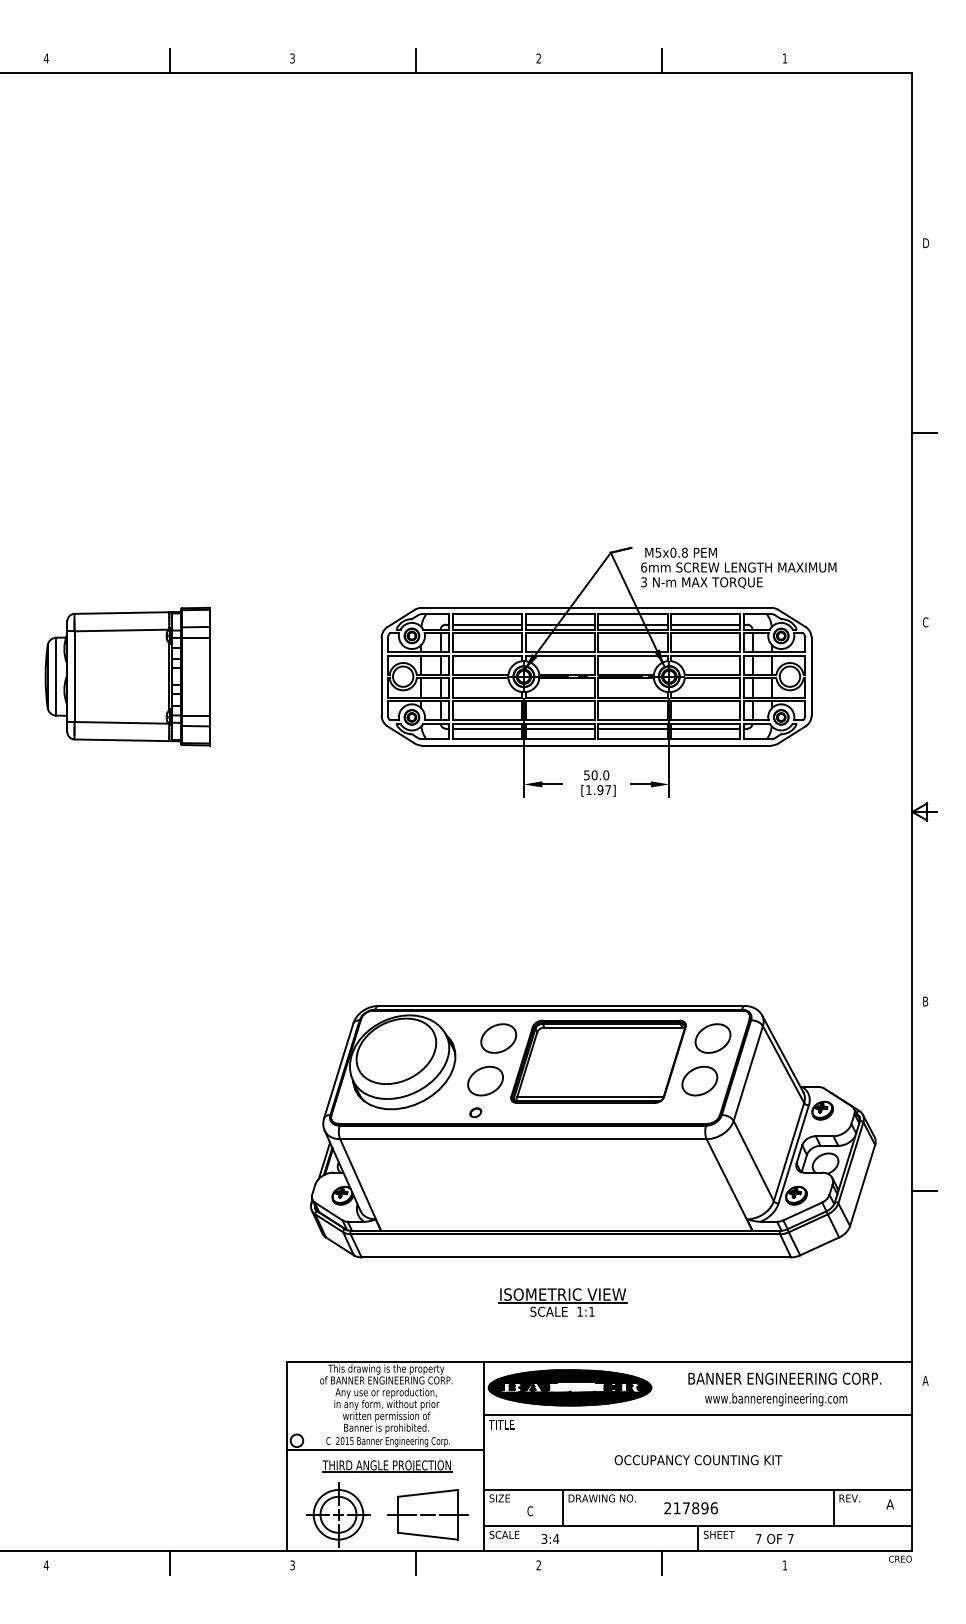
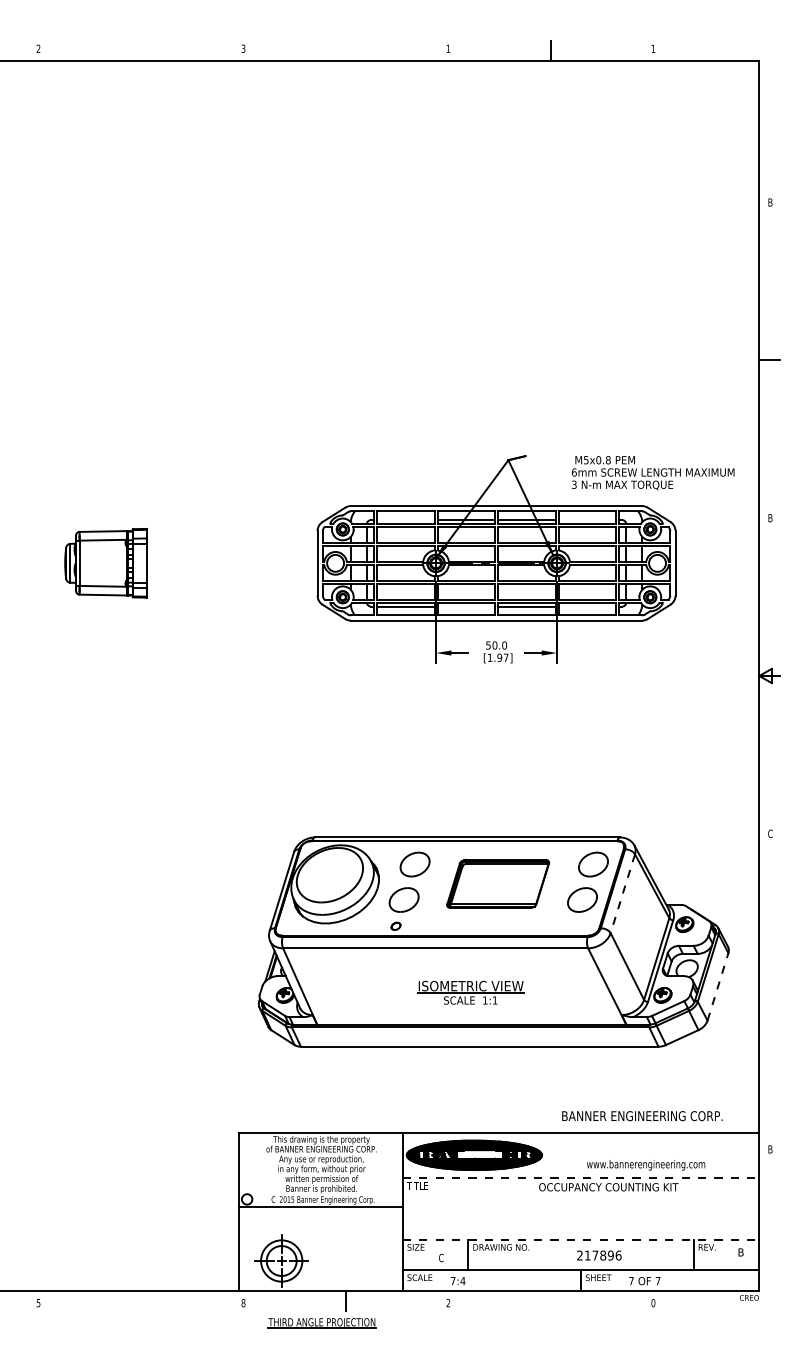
text: (45, 58) -> (37, 48), 4 -> 2
text: (538, 58) -> (448, 48), 2 -> 1
line: (169, 60) -> (141, 50), removed
line: (415, 60) -> (345, 50), removed
text: (926, 242) -> (771, 201), D -> B
text: (738, 567) -> (652, 472), moved
text: (925, 622) -> (770, 518), C -> B
line: (487, 624) -> (405, 519), removed
line: (705, 624) -> (587, 519), removed
part: (127, 676) -> (106, 563), size x0.6
line: (559, 728) -> (465, 606), removed
line: (705, 728) -> (587, 606), removed
text: (925, 1001) -> (770, 833), B -> C
part: (598, 1061) -> (498, 883), size x0.7
line: (748, 1073) -> (623, 893), solid -> dashed
line: (862, 1185) -> (717, 986), solid -> dashed
line: (924, 1191) -> (769, 991), removed
part: (562, 1302) -> (470, 992), moved
text: (784, 1378) -> (642, 1115), moved
text: (925, 1380) -> (770, 1149), A -> B
line: (698, 1414) -> (581, 1177), solid -> dashed
text: (698, 1460) -> (608, 1187), moved
part: (387, 1466) -> (322, 1323), moved
line: (698, 1489) -> (581, 1239), solid -> dashed
text: (890, 1504) -> (741, 1252), A -> B
text: (690, 1508) -> (598, 1255), moved
part: (427, 1514) -> (355, 1260), removed
text: (544, 1538) -> (453, 1280), 3:4 -> 7:4
line: (169, 1562) -> (141, 1300), removed
line: (661, 1562) -> (550, 1300), removed
text: (45, 1565) -> (37, 1303), 4 -> 5
text: (292, 1565) -> (243, 1303), 3 -> 8
text: (784, 1565) -> (652, 1303), 1 -> 0

